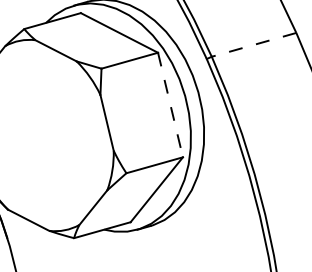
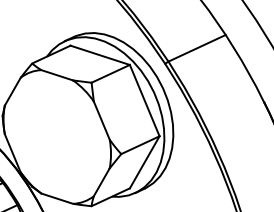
line: (254, 45) -> (197, 48), dashed -> solid
line: (170, 104) -> (144, 100), dashed -> solid

